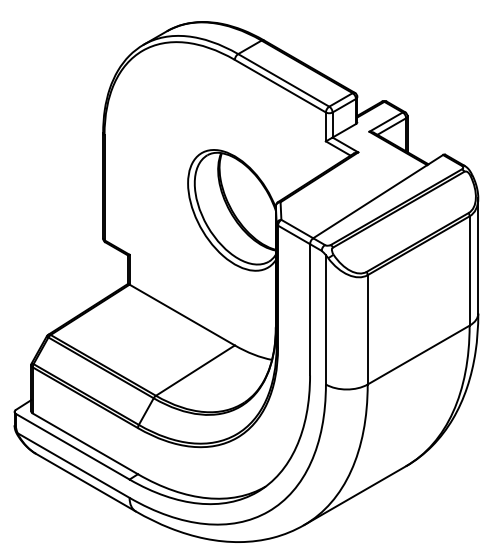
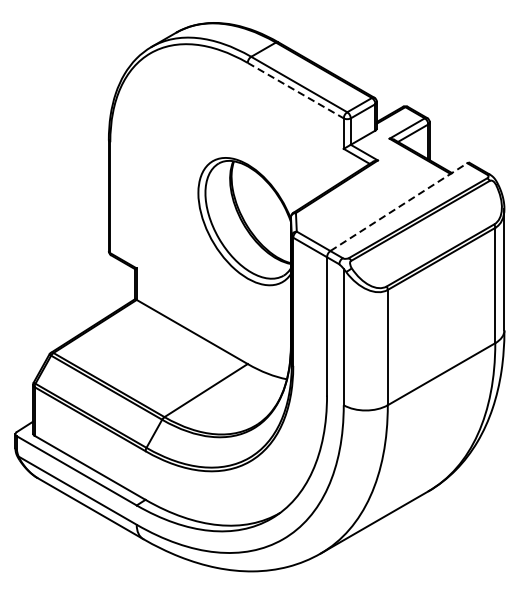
line: (280, 86) -> (295, 90), solid -> dashed
line: (378, 196) -> (399, 206), solid -> dashed

